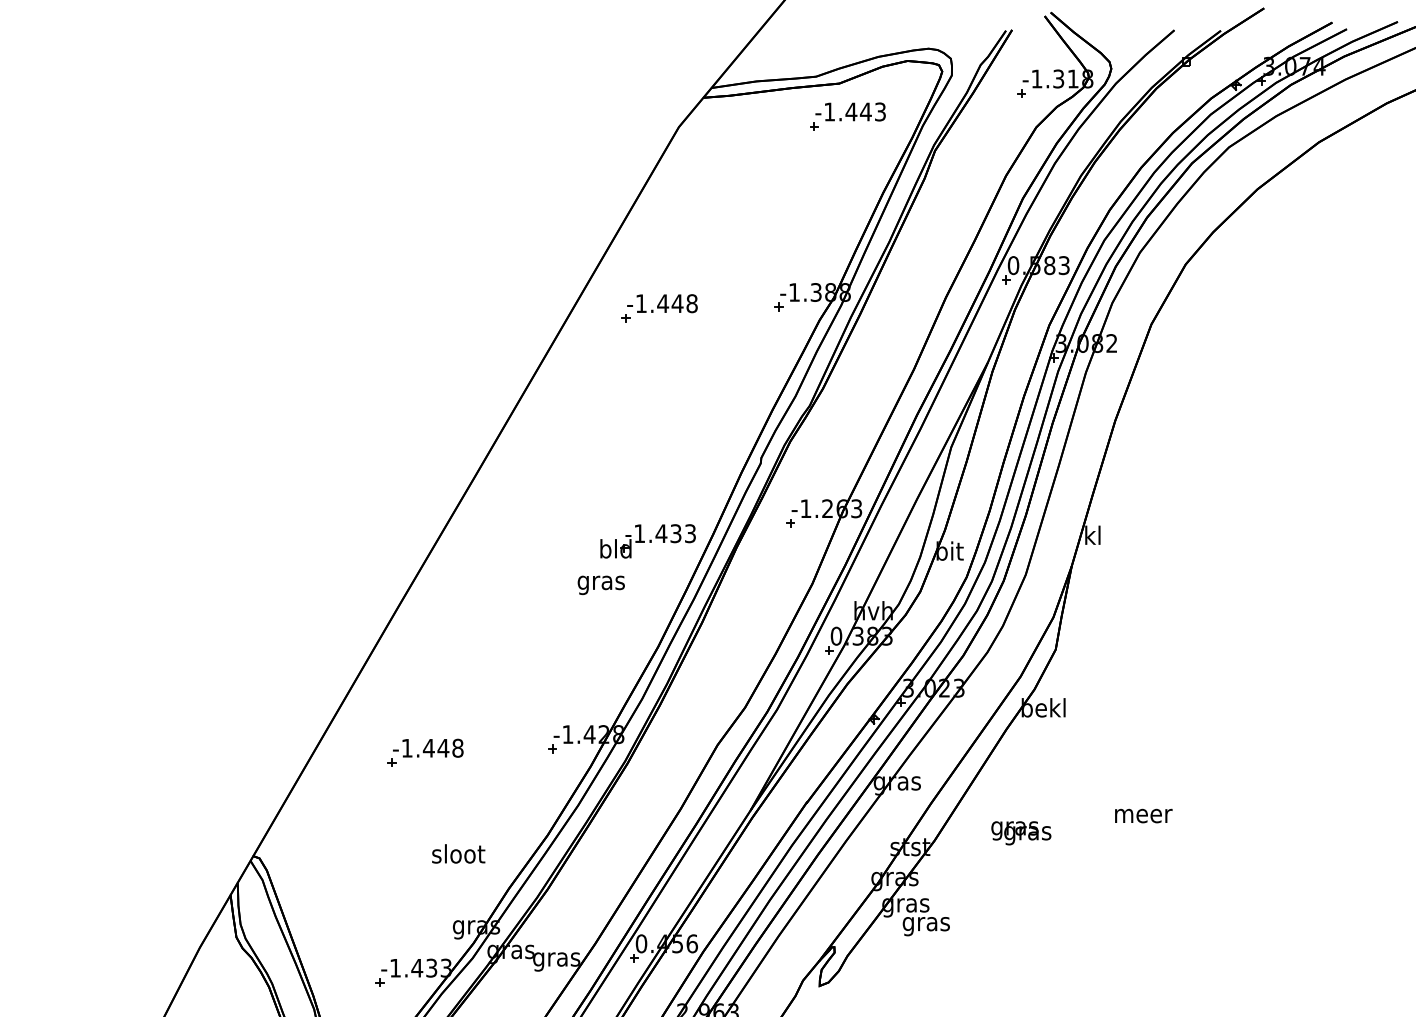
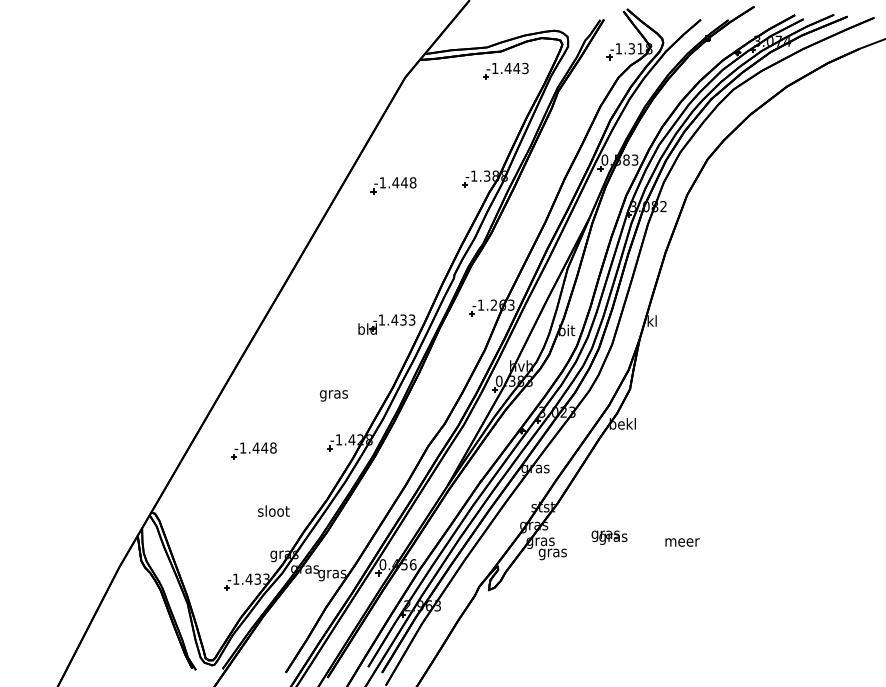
text: (600, 584) -> (333, 395), moved
text: (1143, 816) -> (682, 542), moved
text: (1021, 832) -> (609, 537), moved

